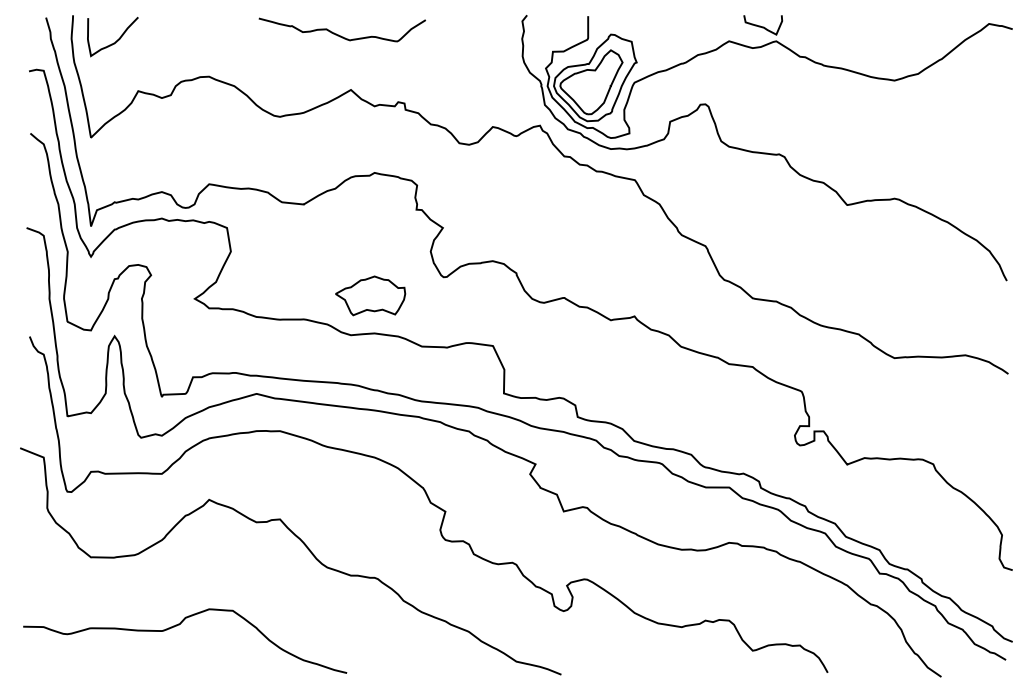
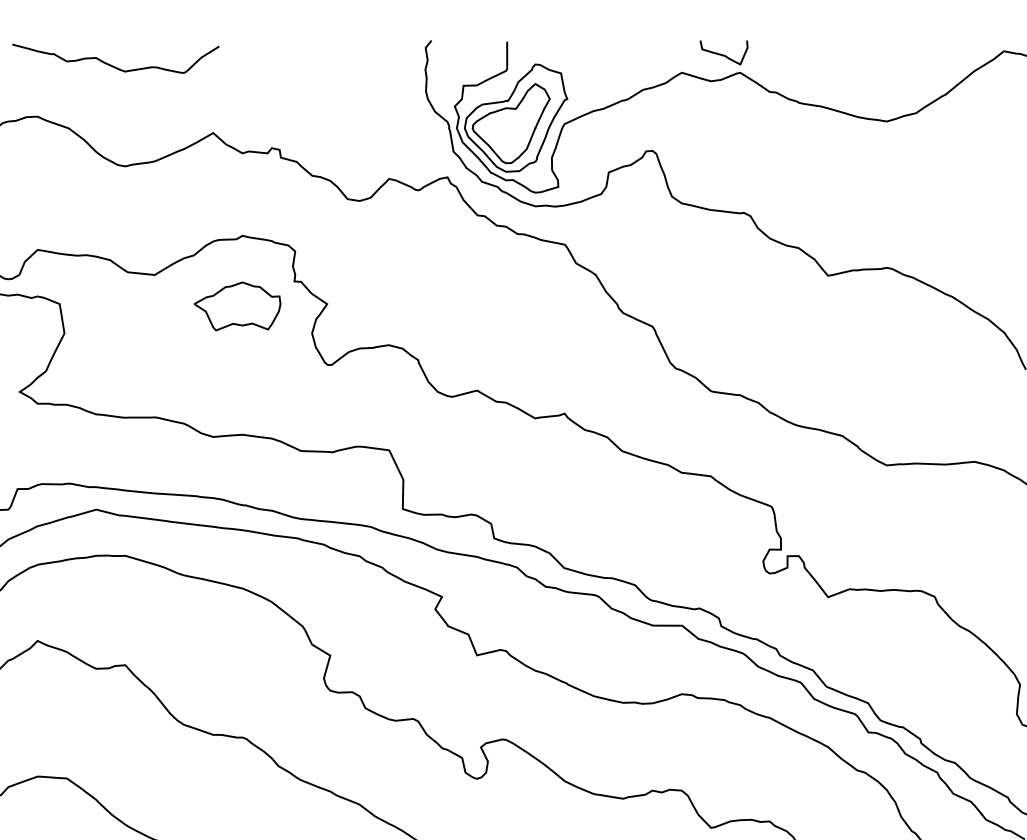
curve: (338, 34) -> (111, 64), moved
part: (370, 295) -> (237, 305), moved

